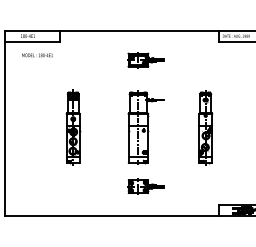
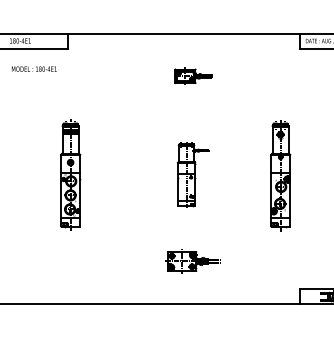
part: (145, 60) -> (192, 76), size x0.7
part: (73, 127) -> (70, 174), moved
part: (145, 127) -> (192, 174), size x0.6

